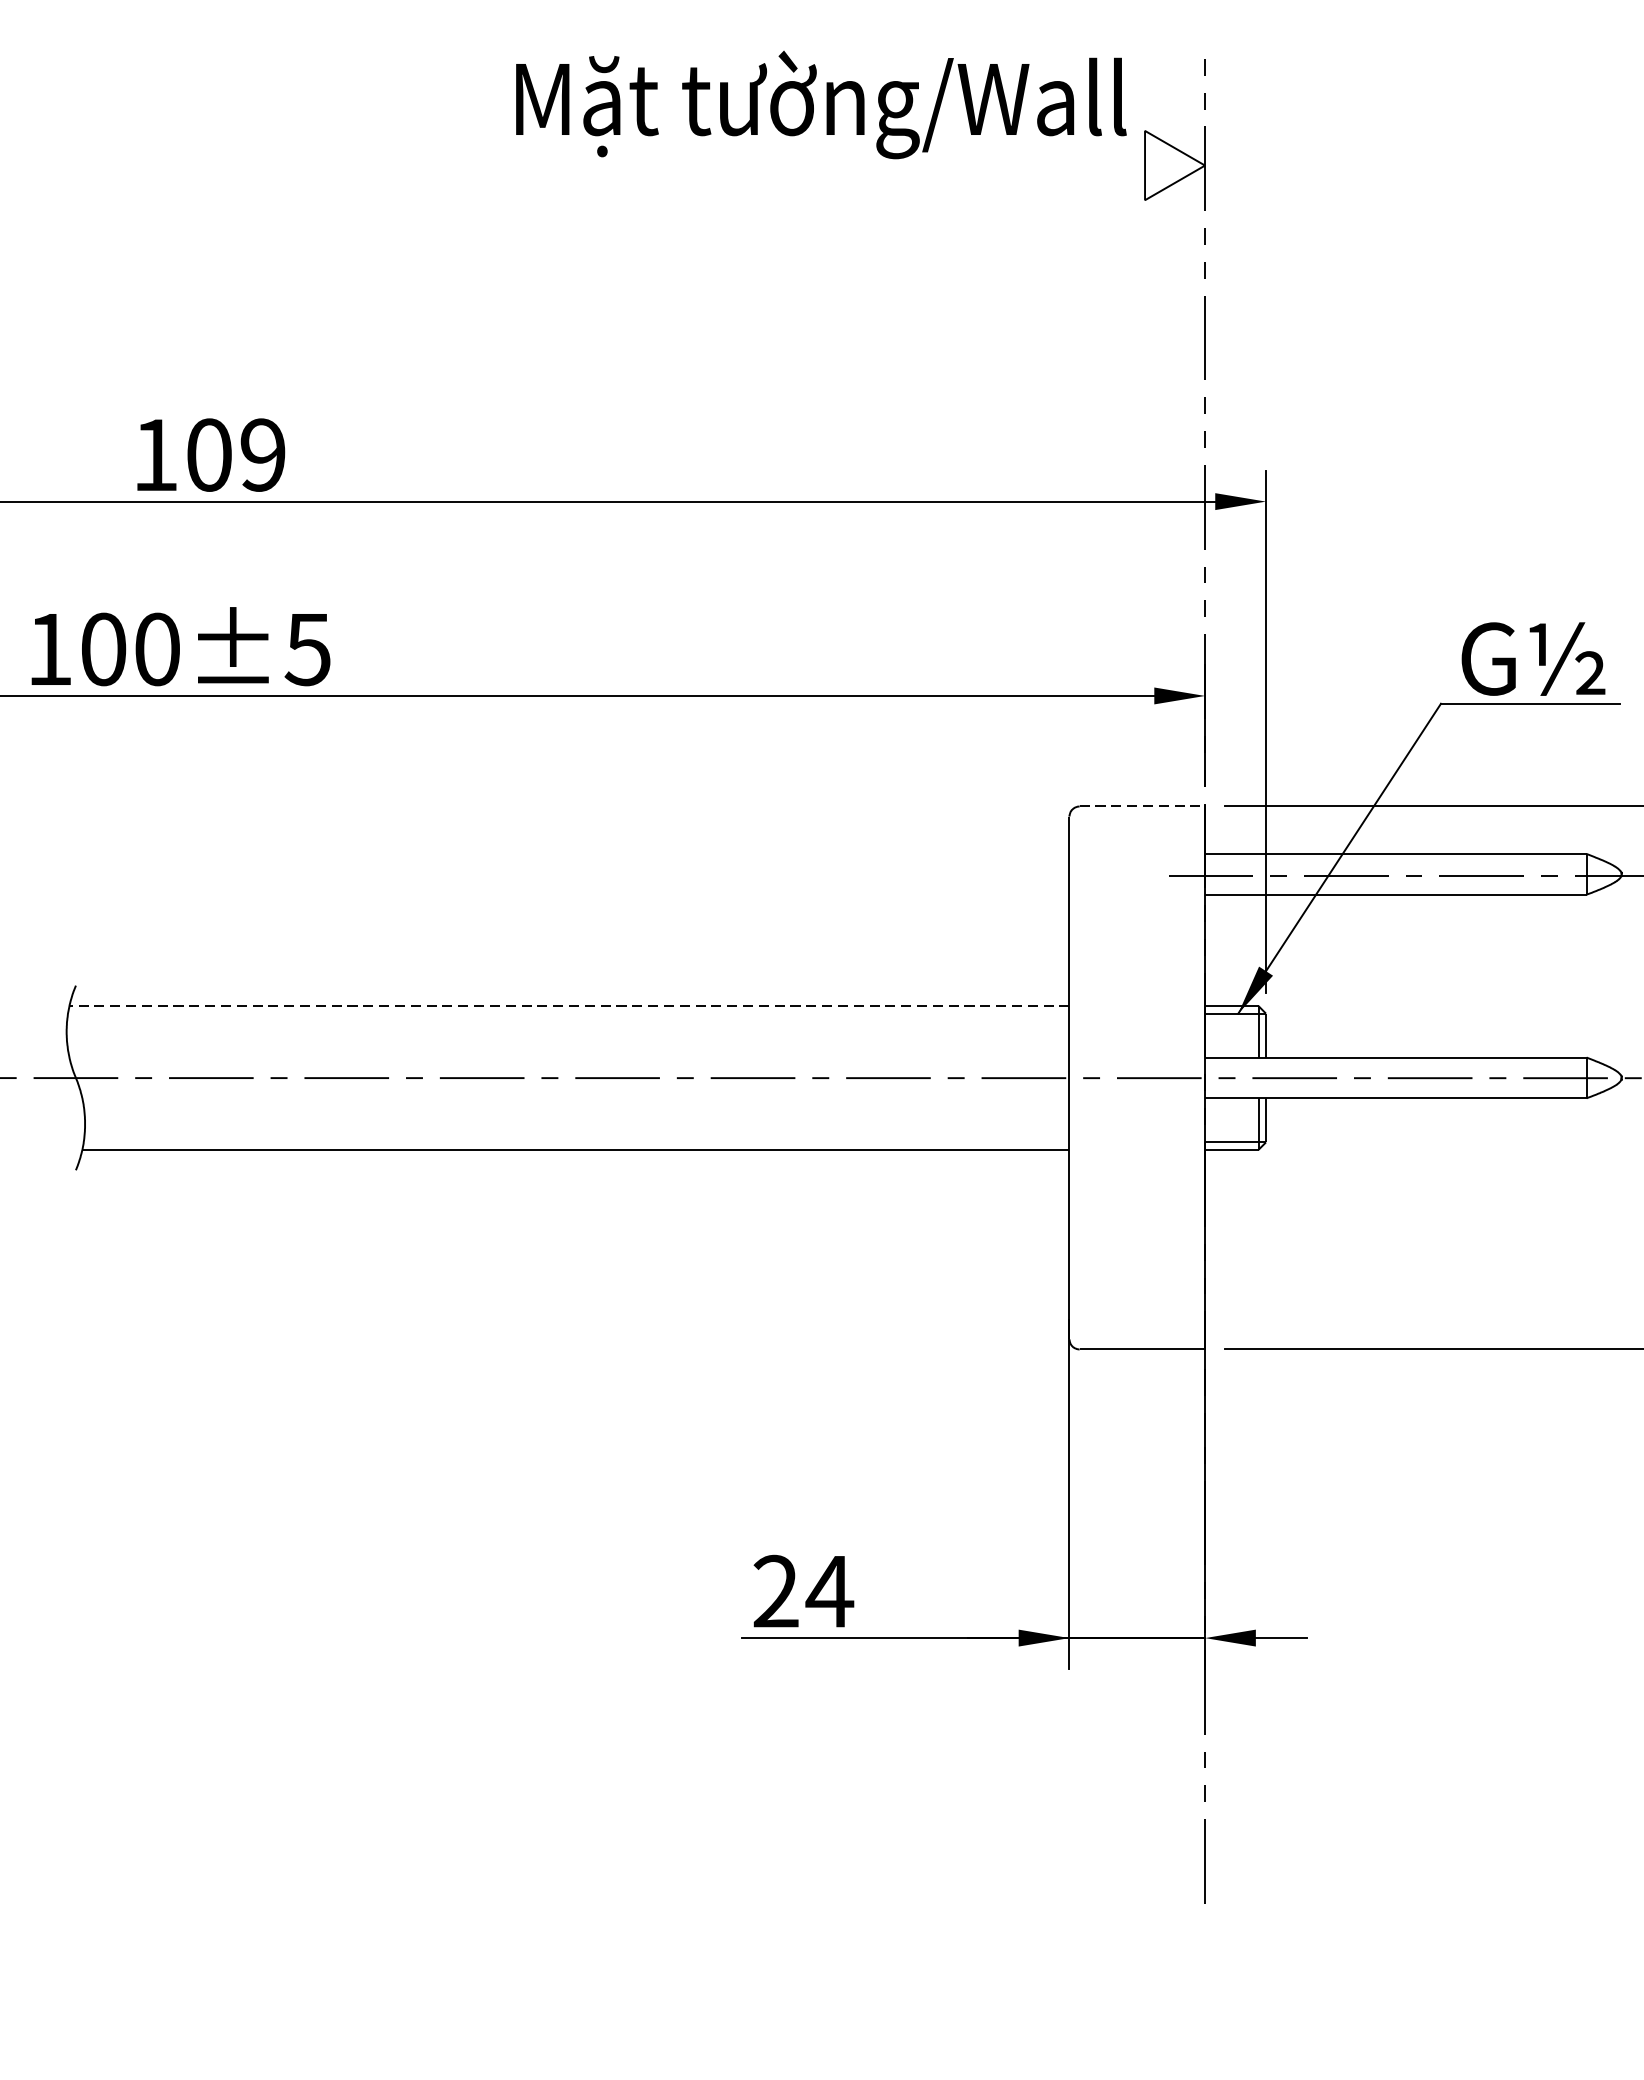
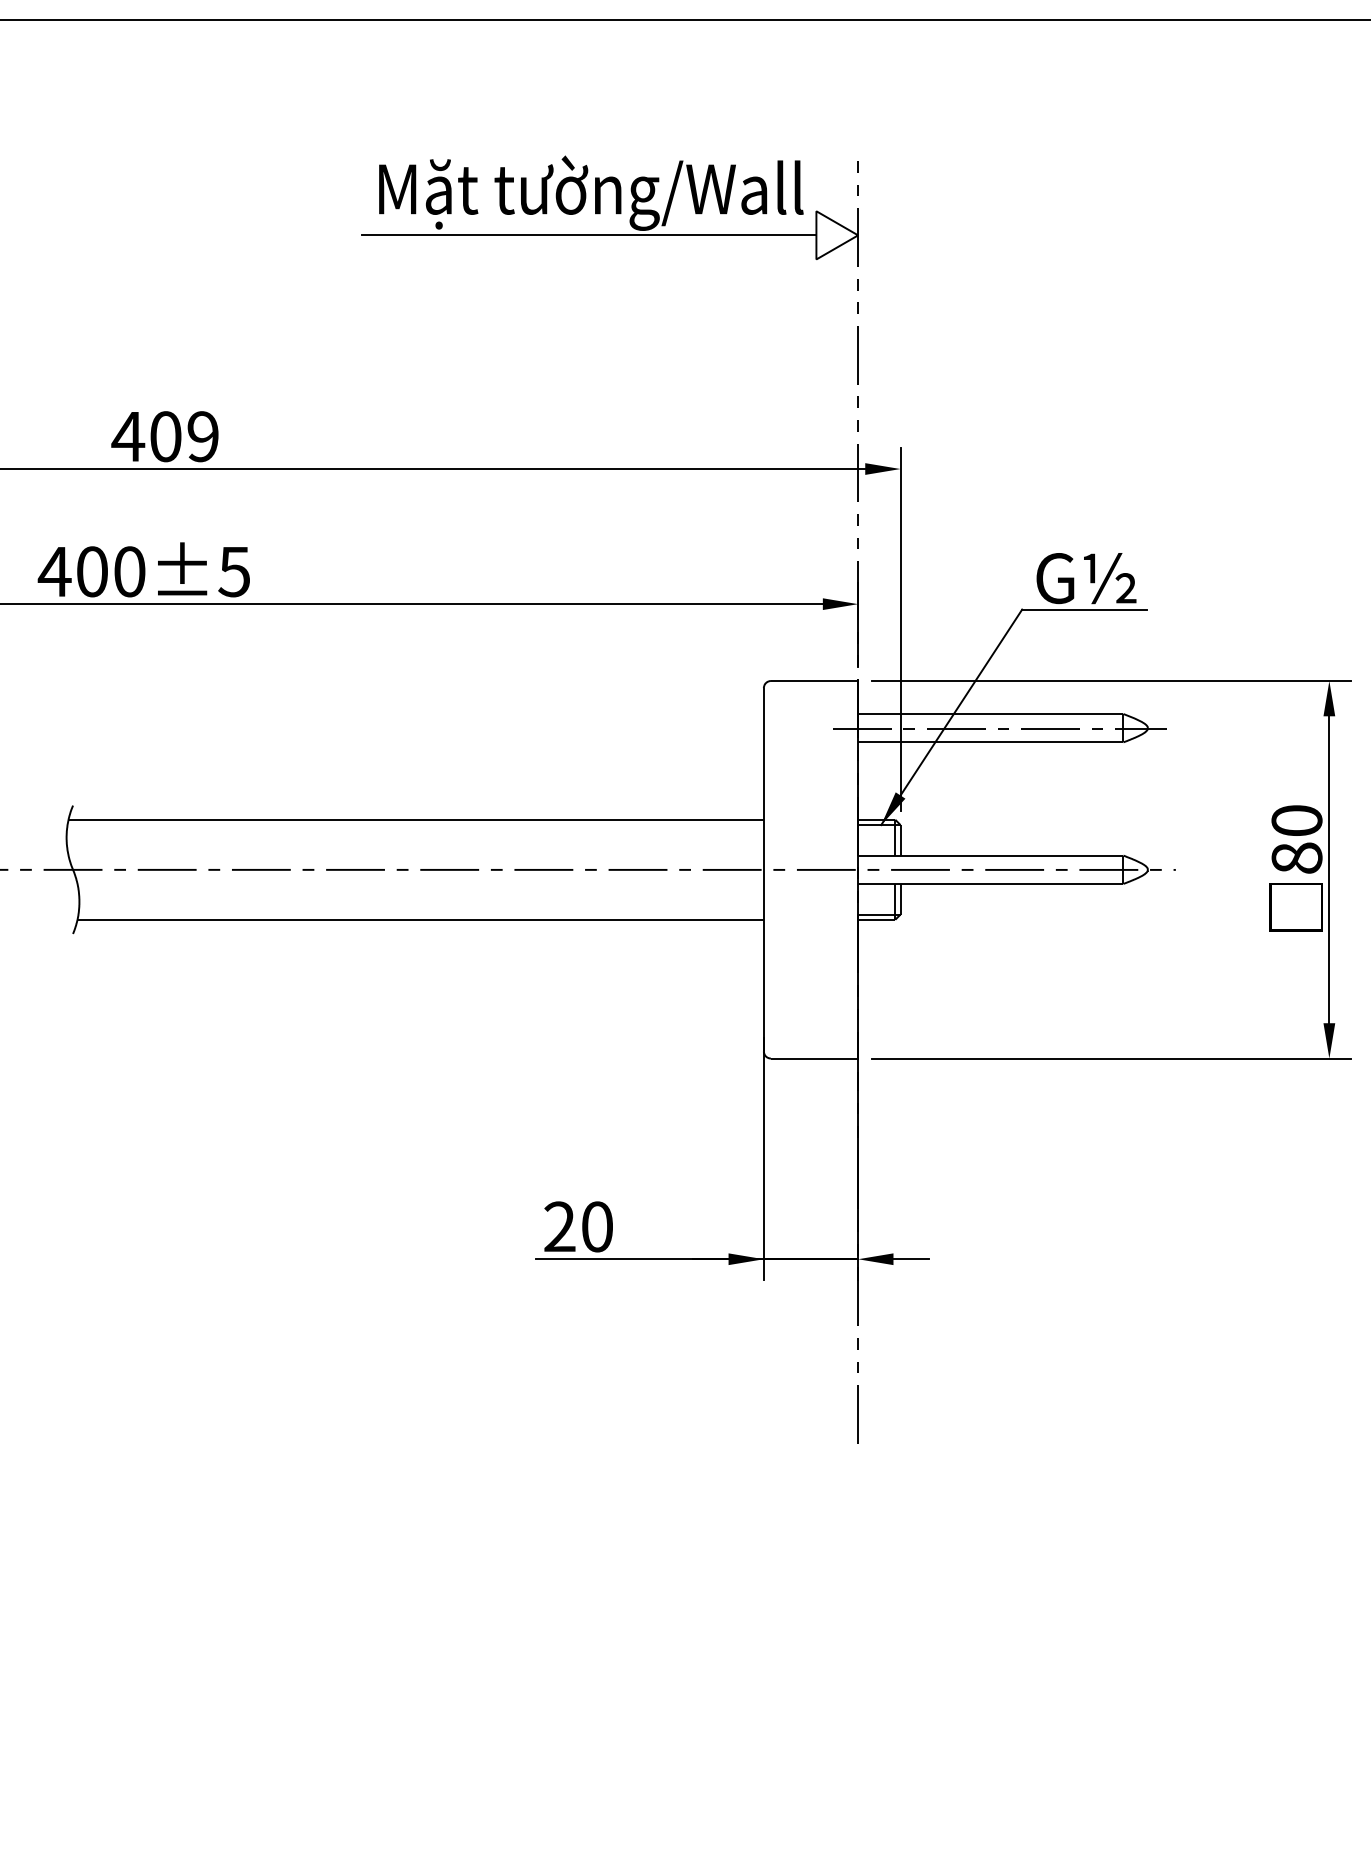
line: (818, 165) -> (589, 235), added
text: (155, 454) -> (128, 436), 109 -> 409
text: (49, 648) -> (54, 571), 100±5 -> 400±5
line: (1142, 807) -> (814, 681), dashed -> solid
line: (569, 1005) -> (416, 819), dashed -> solid
text: (830, 1591) -> (597, 1226), 24 -> 20

